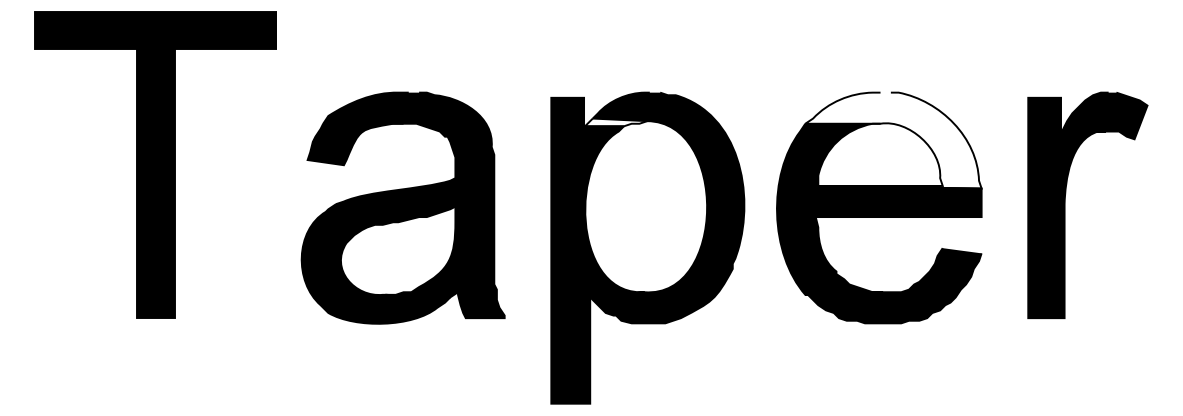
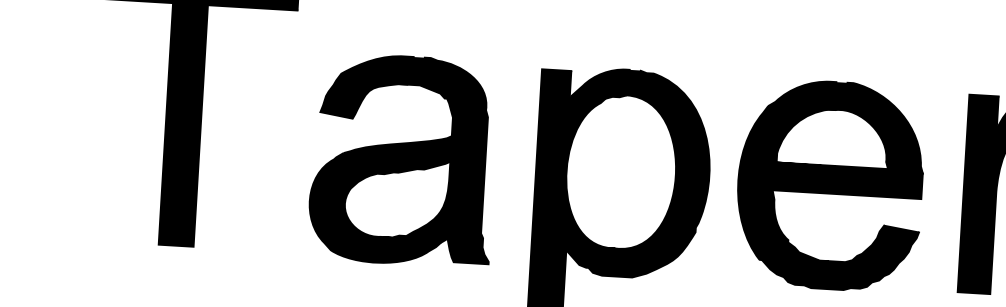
fill: (616, 122) -> (599, 94), added
fill: (893, 140) -> (846, 125), added

